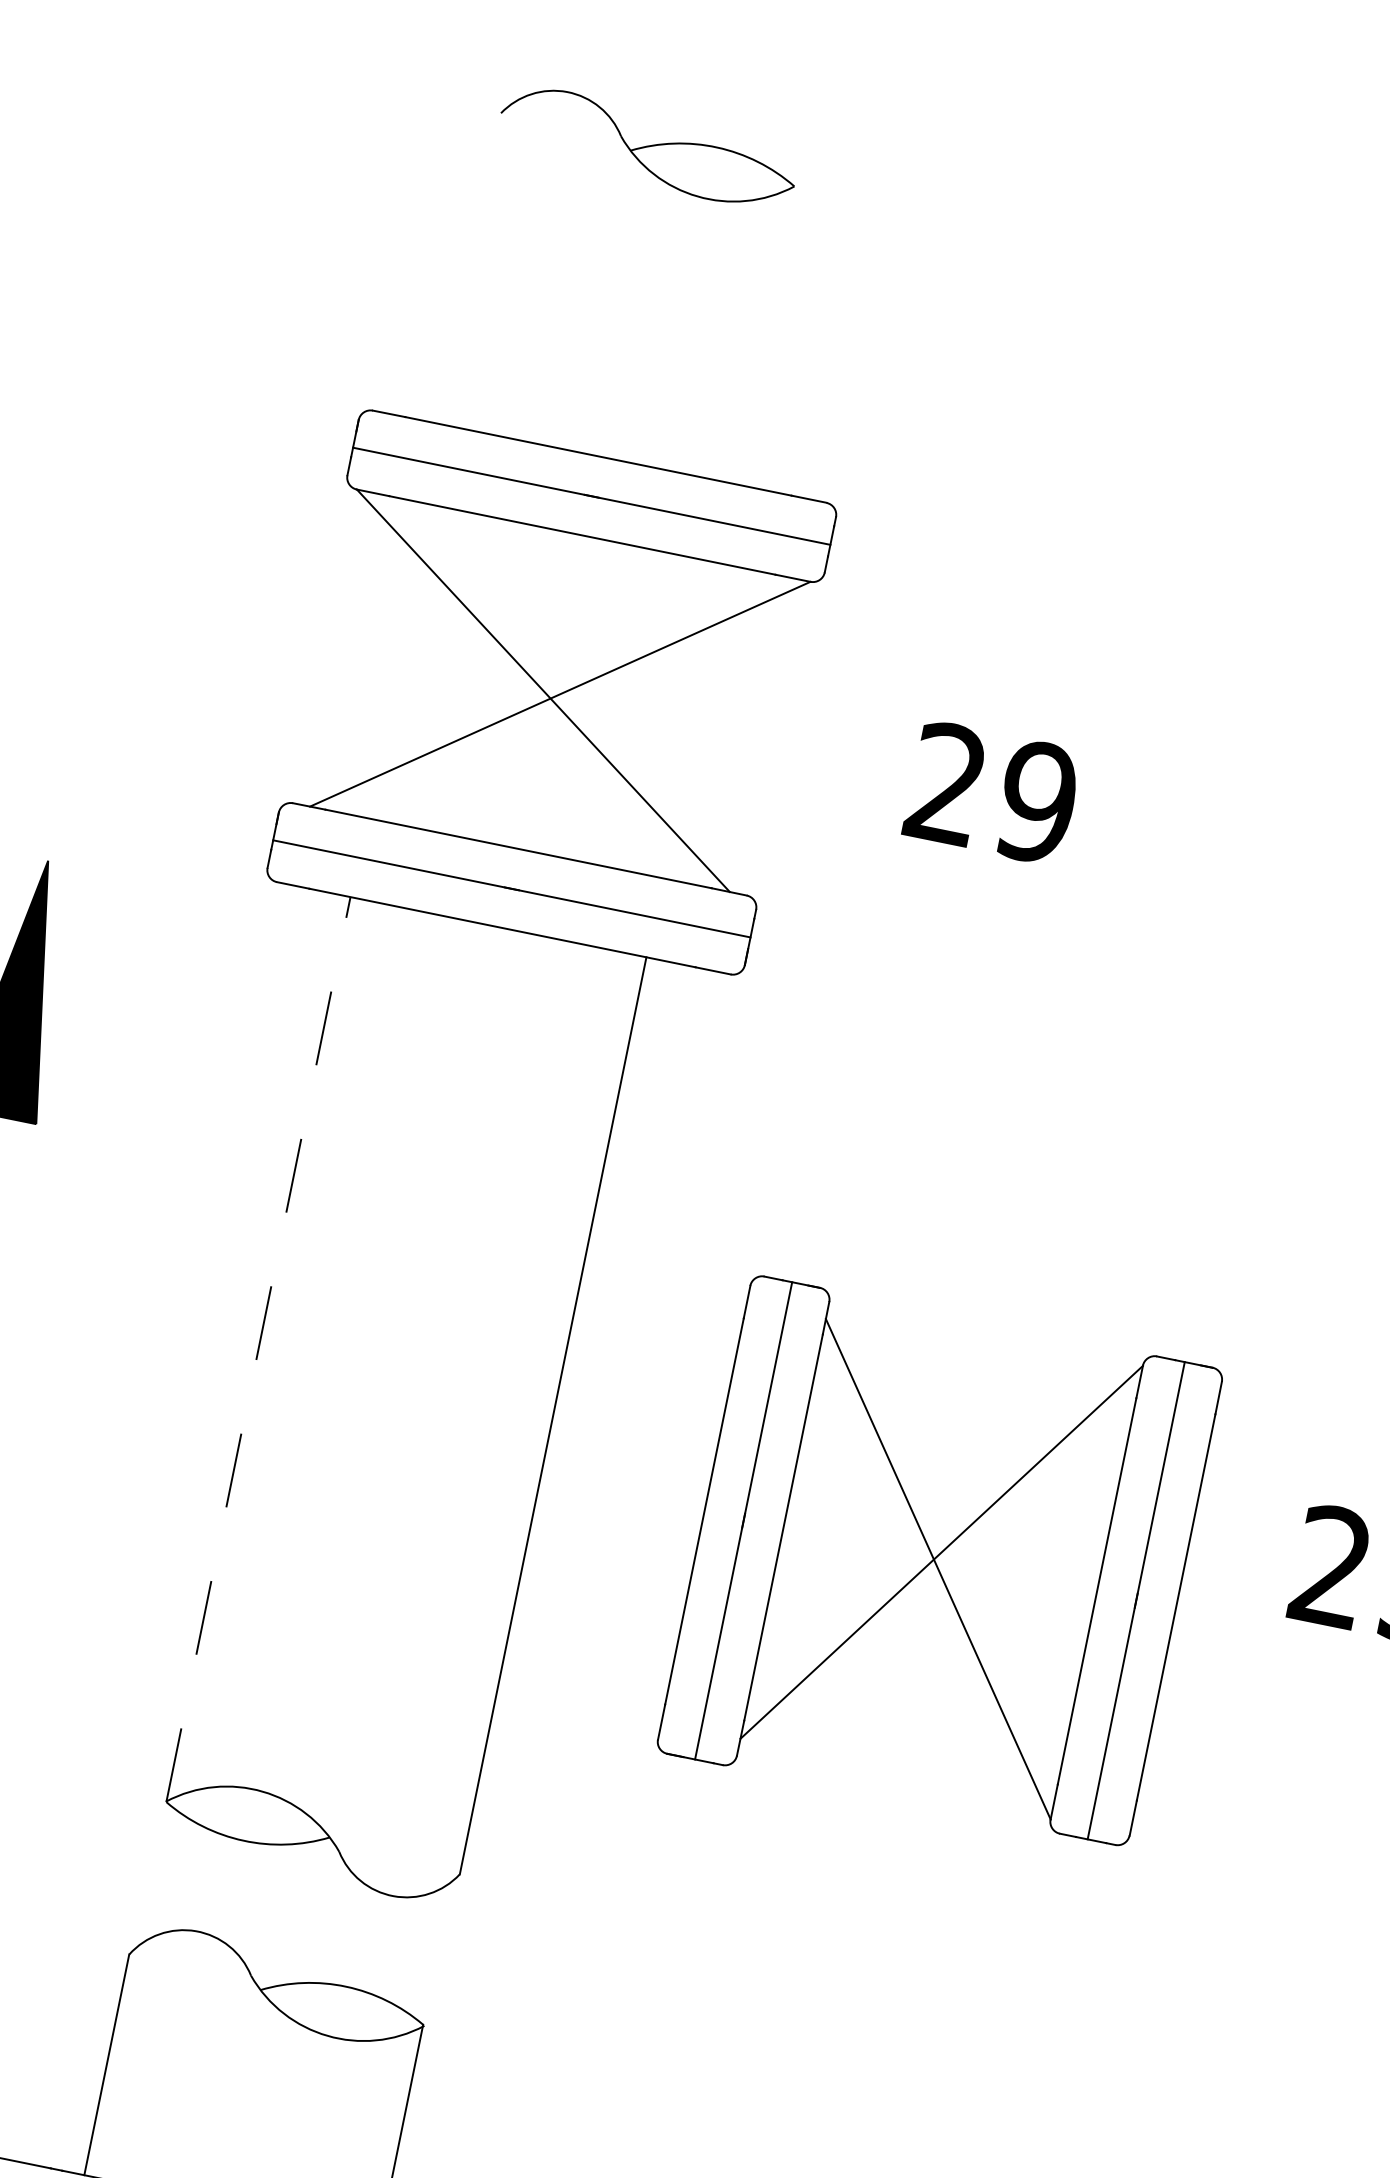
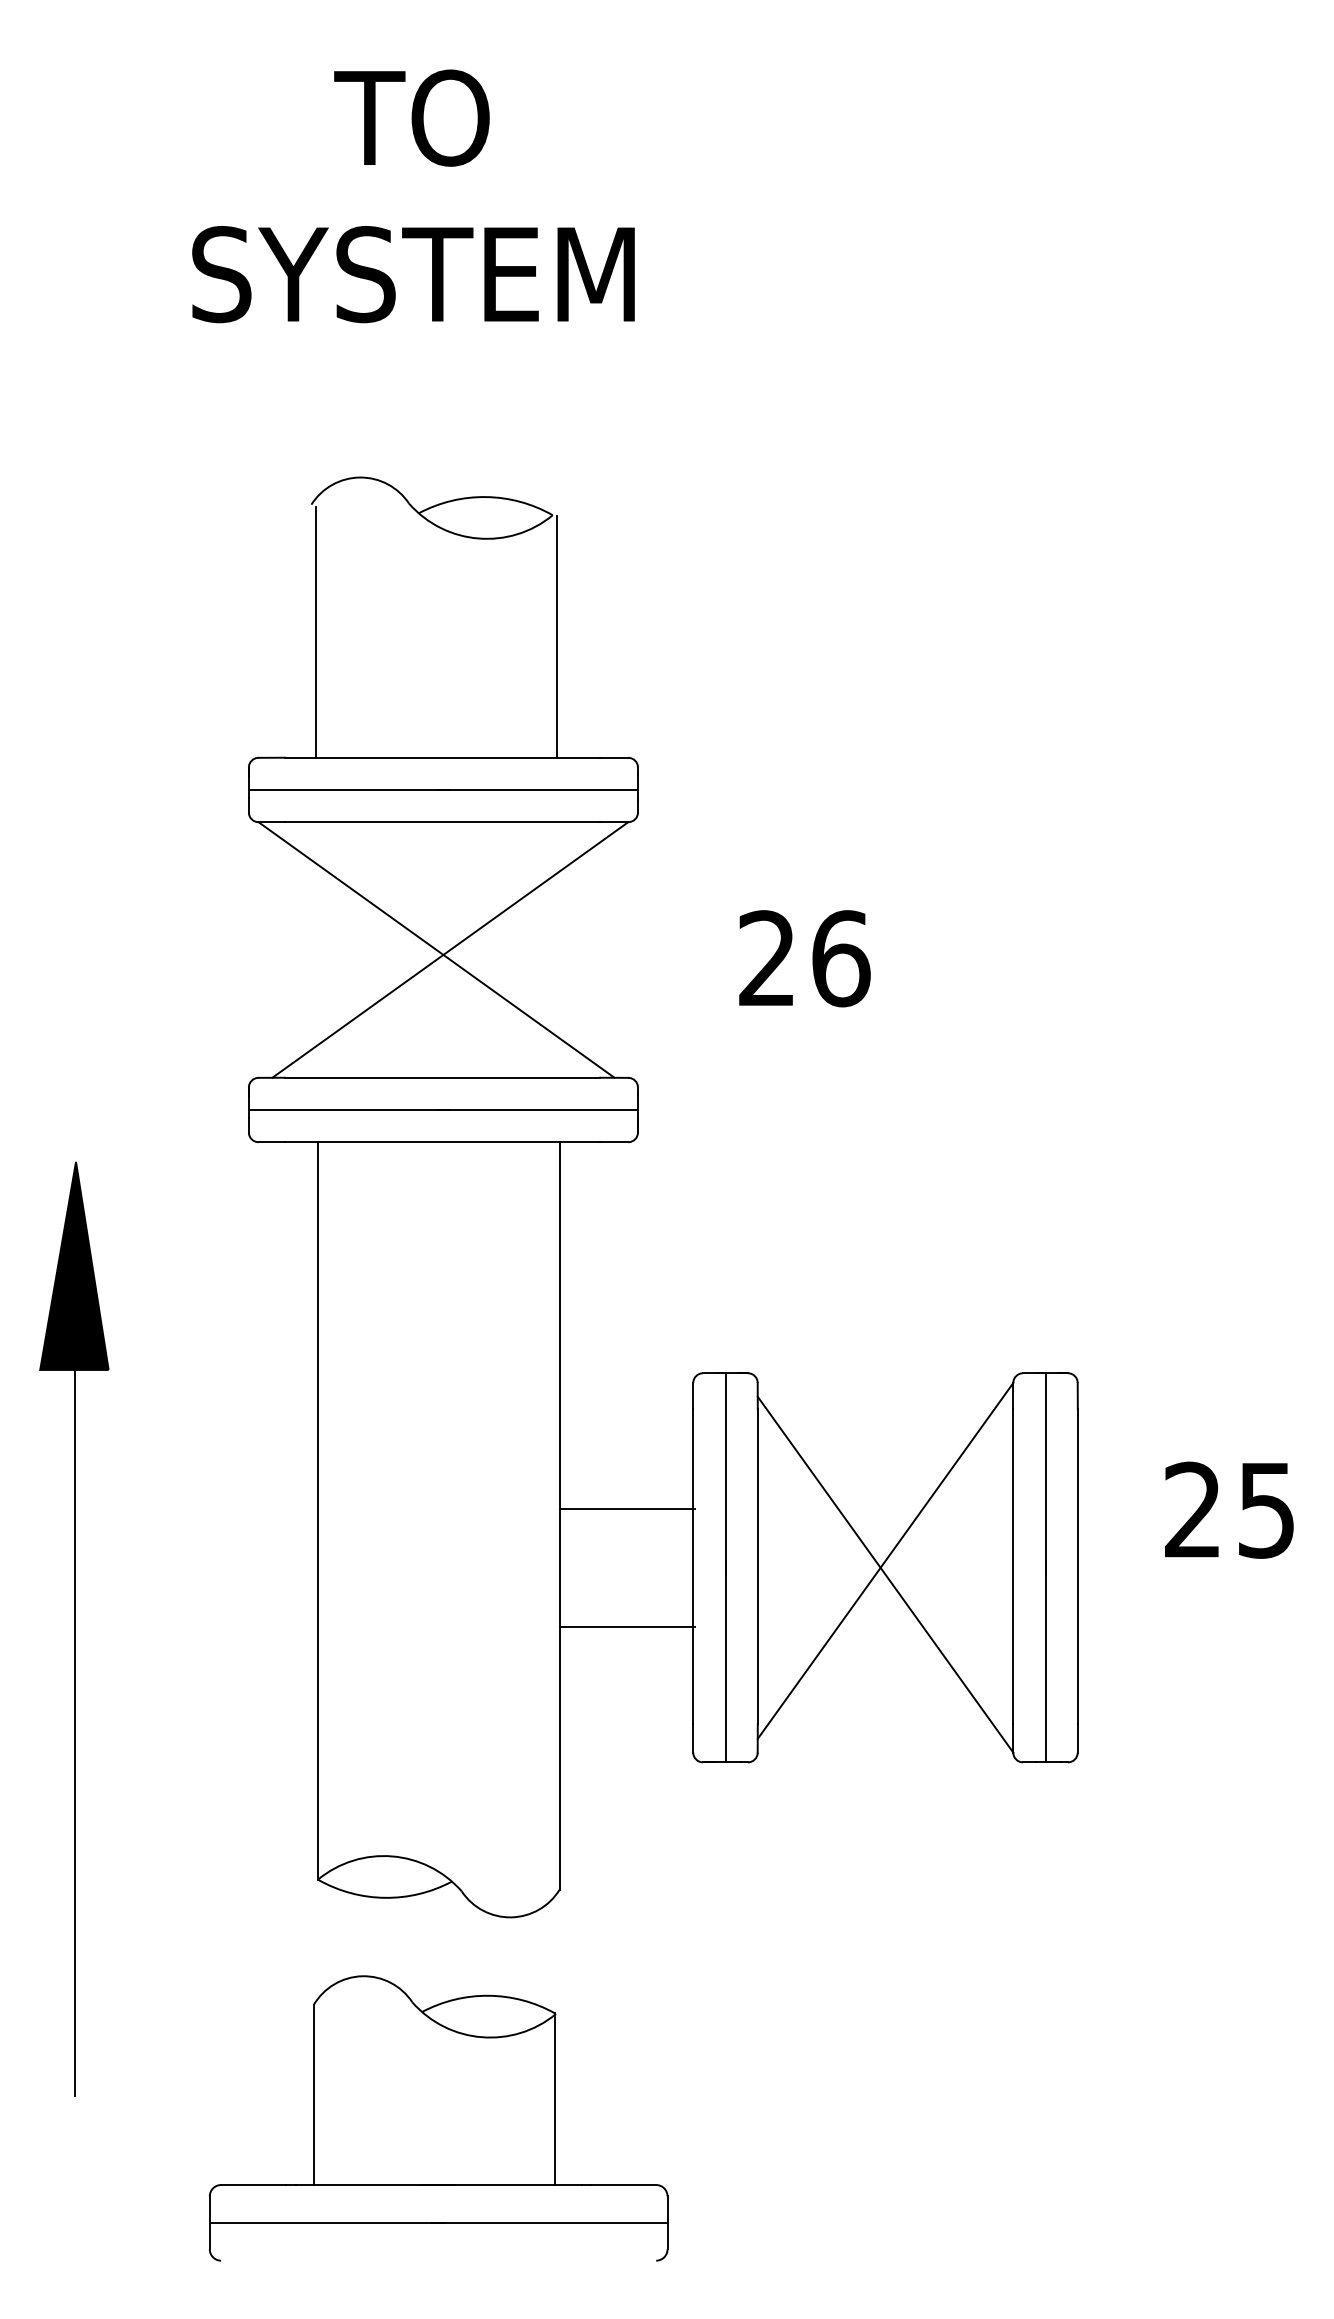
line: (474, 269) -> (315, 631), added
line: (768, 336) -> (556, 636), added
text: (1036, 802) -> (840, 958), 29 -> 26
line: (258, 1350) -> (318, 1511), dashed -> solid
line: (636, 1424) -> (626, 1509), added
line: (607, 1568) -> (626, 1626), added

